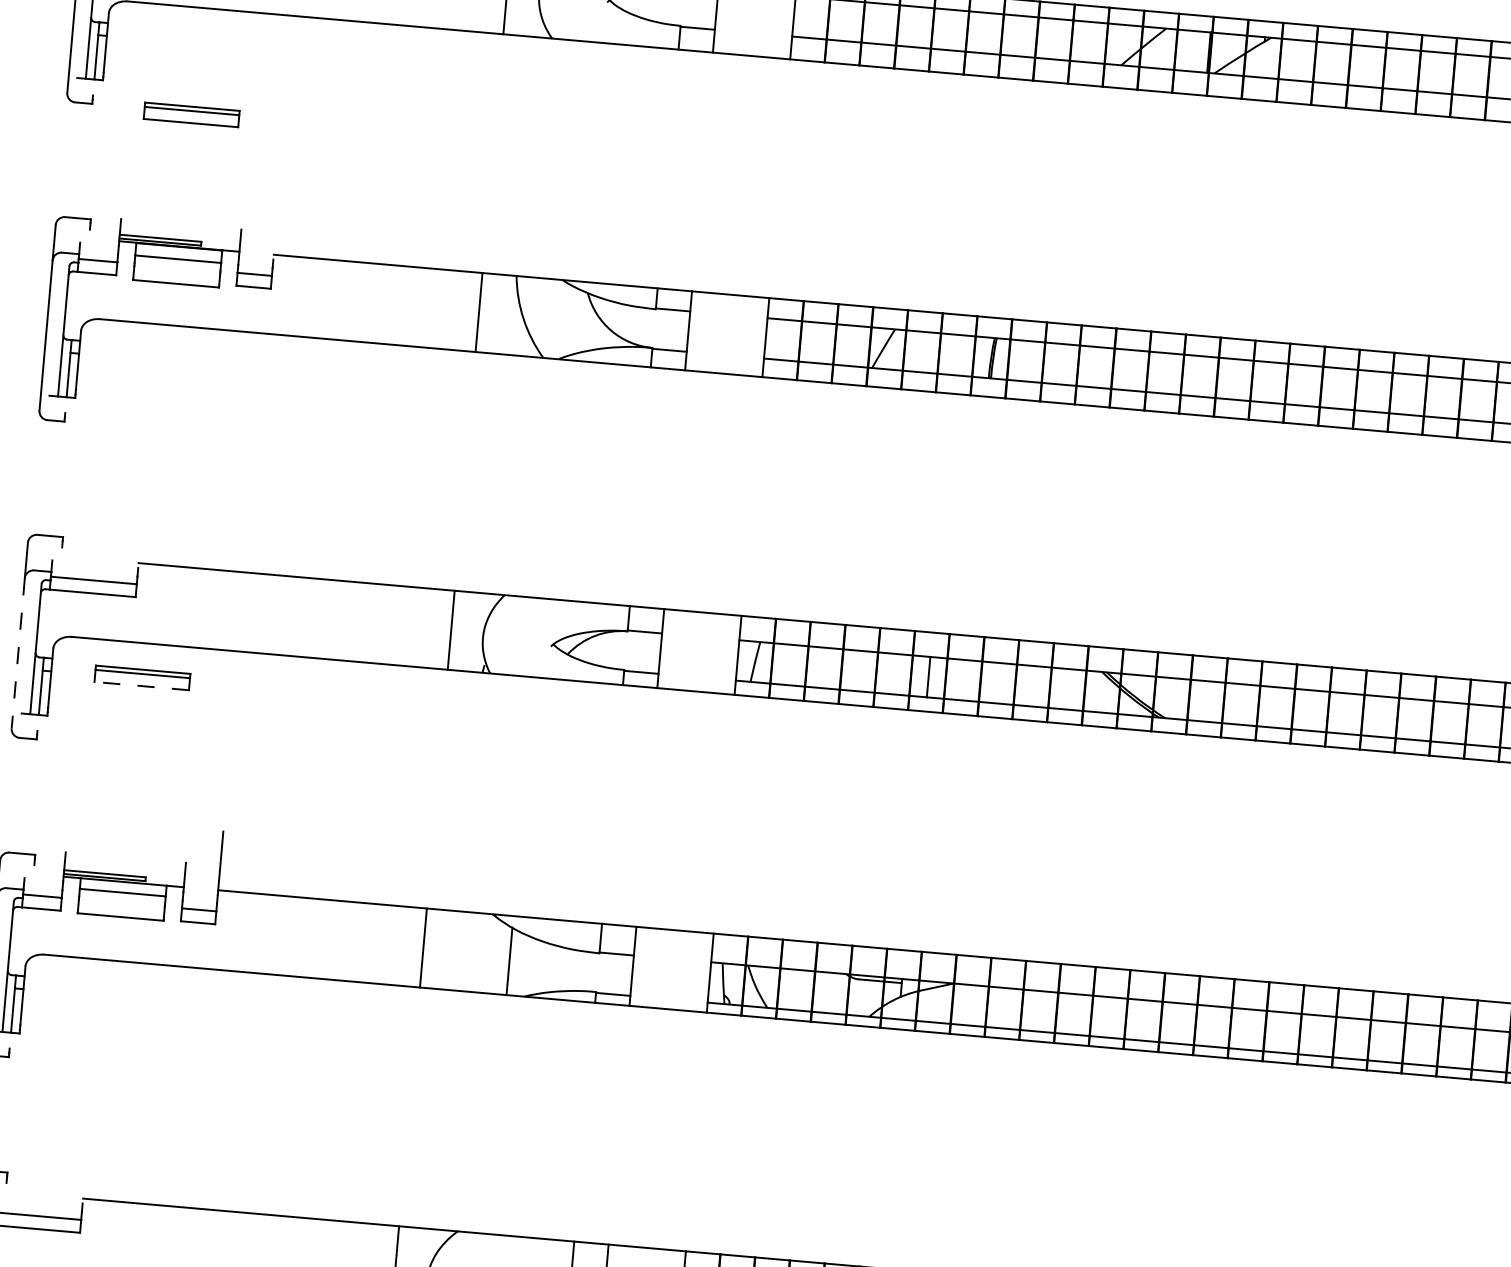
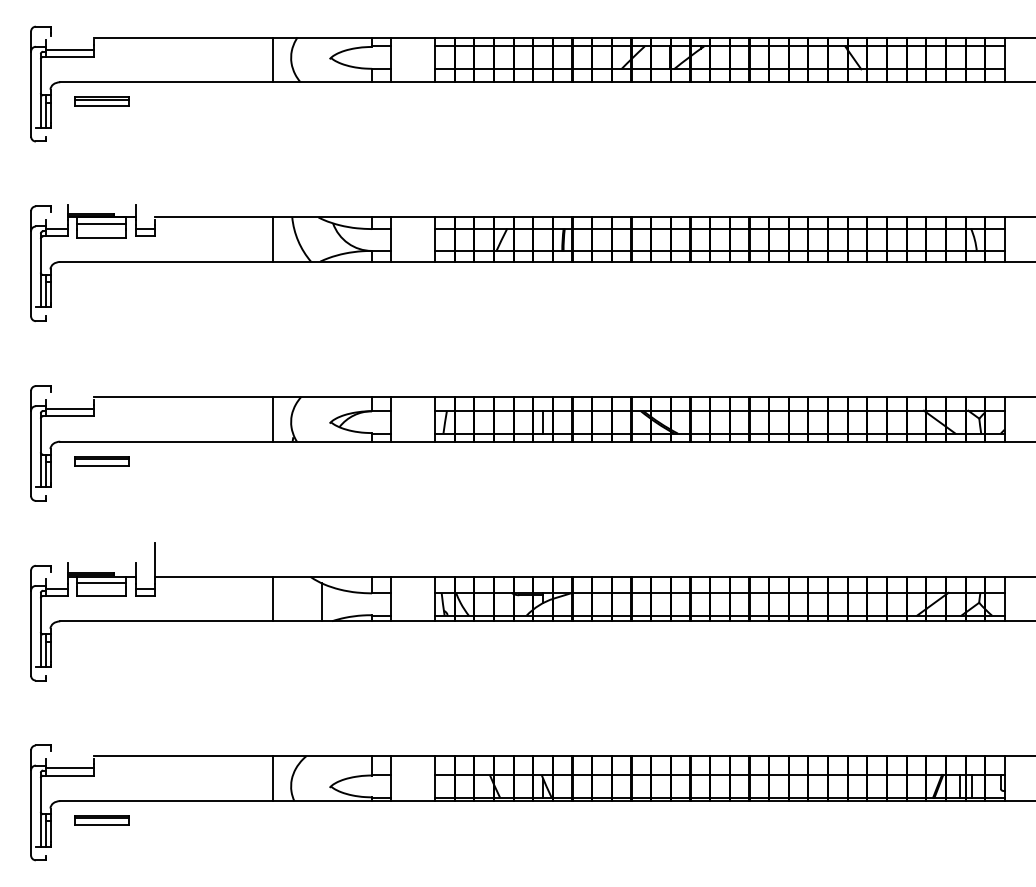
part: (190, 114) -> (101, 101), moved
line: (18, 655) -> (31, 454), dashed -> solid
line: (140, 685) -> (101, 465), dashed -> solid

